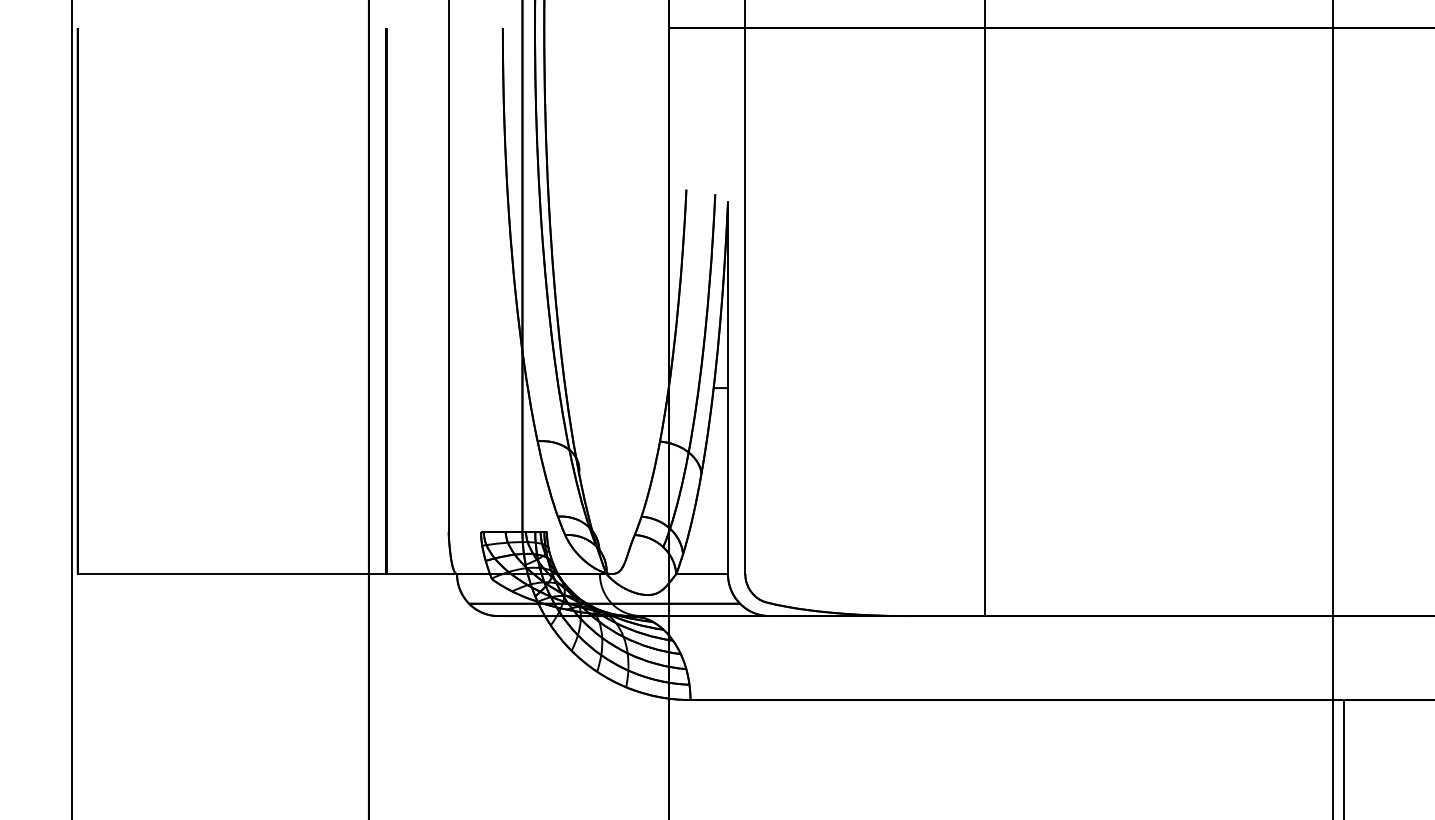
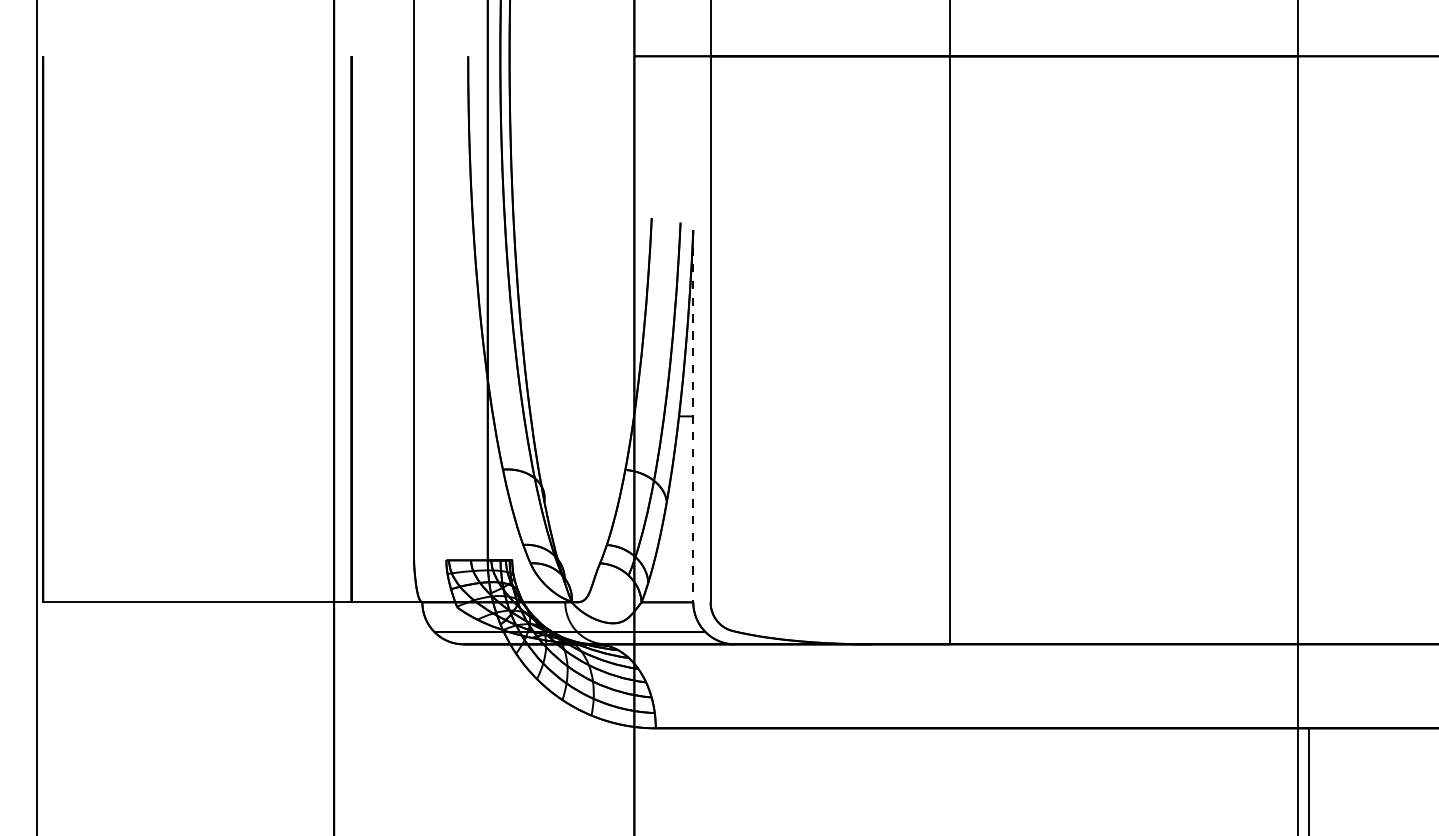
line: (728, 388) -> (693, 416), solid -> dashed

